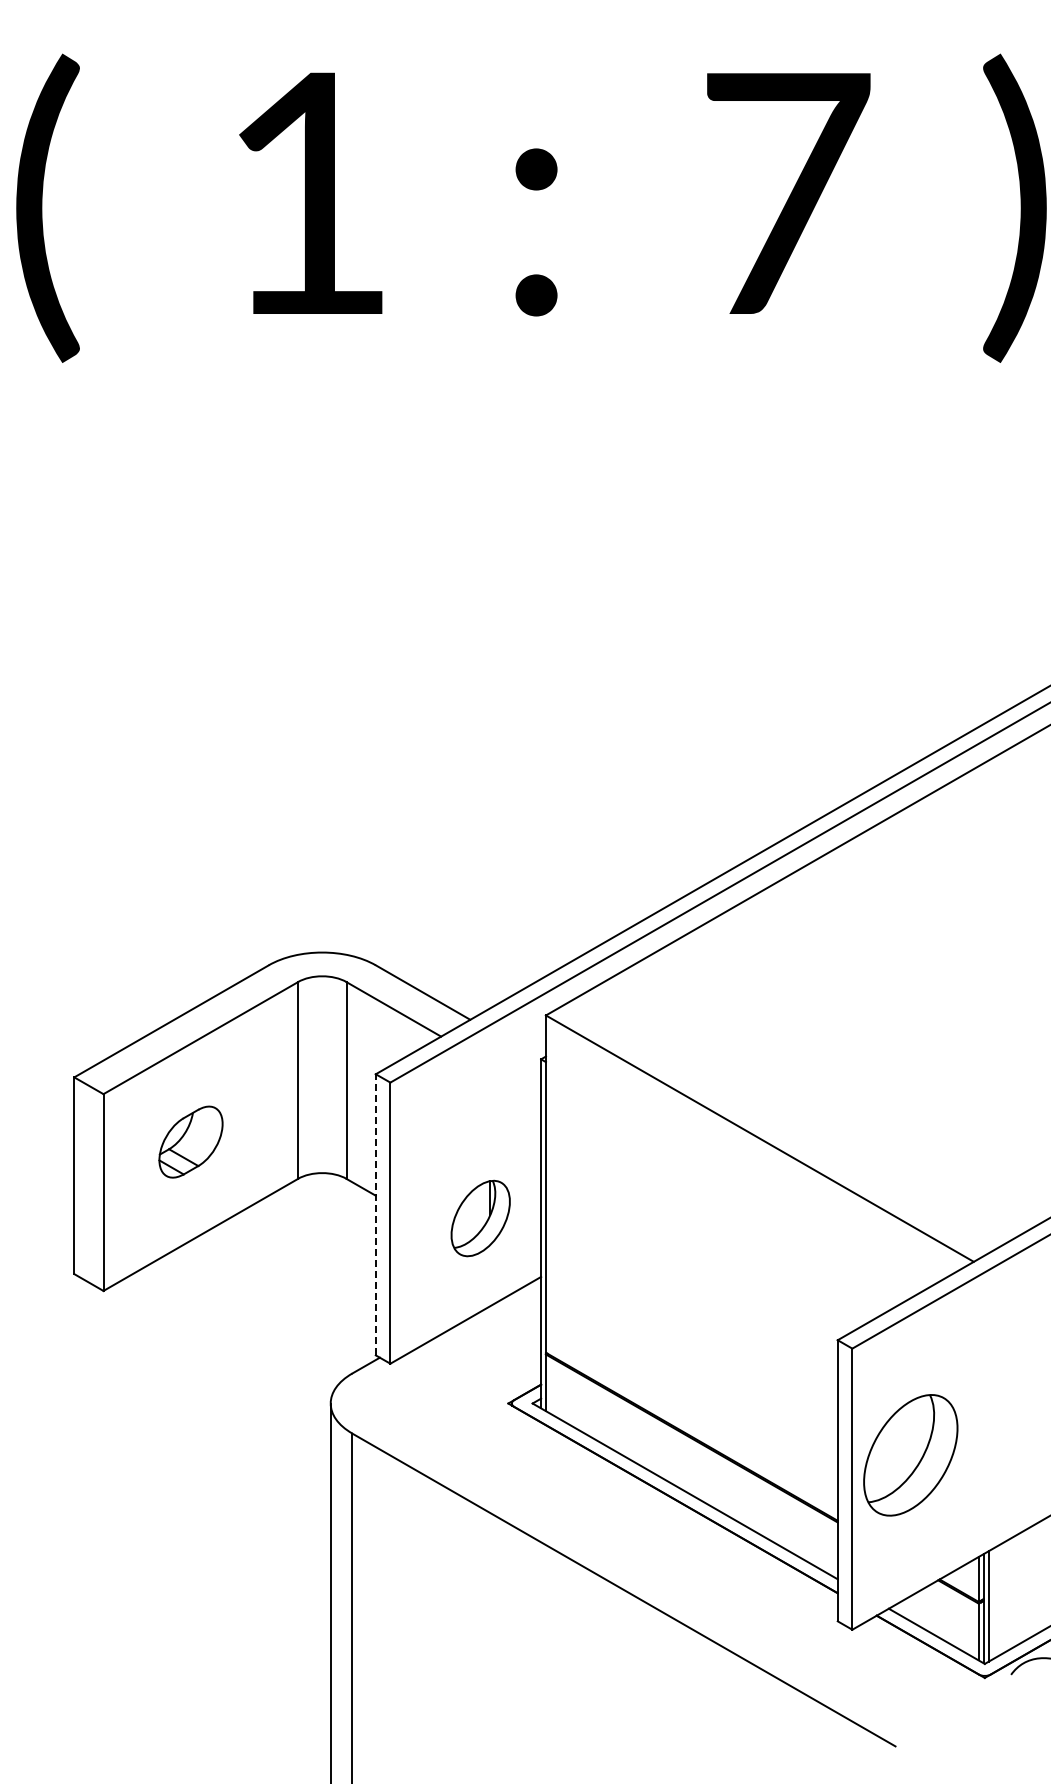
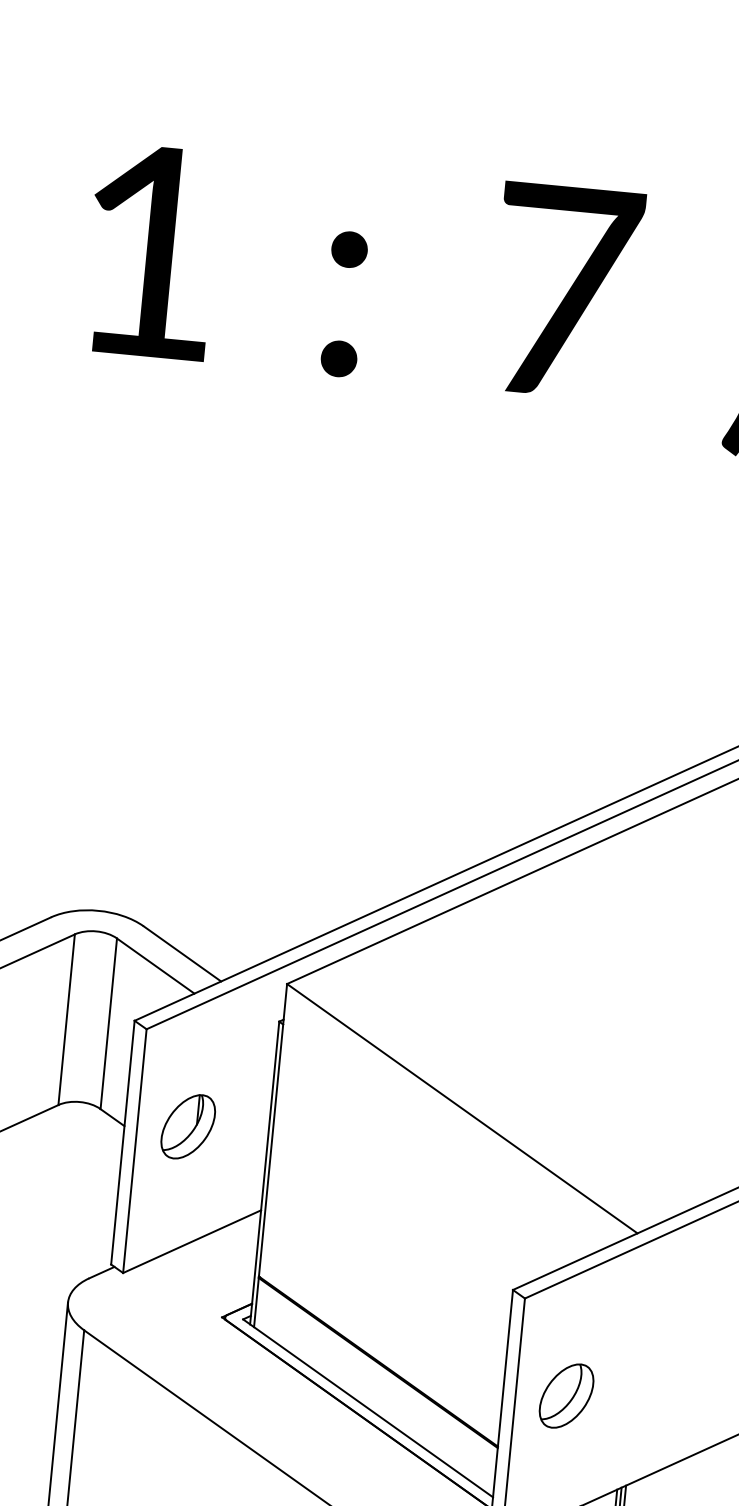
line: (375, 1214) -> (122, 1142), dashed -> solid
part: (480, 1218) -> (188, 1126), moved
part: (910, 1455) -> (566, 1396), size x0.62

